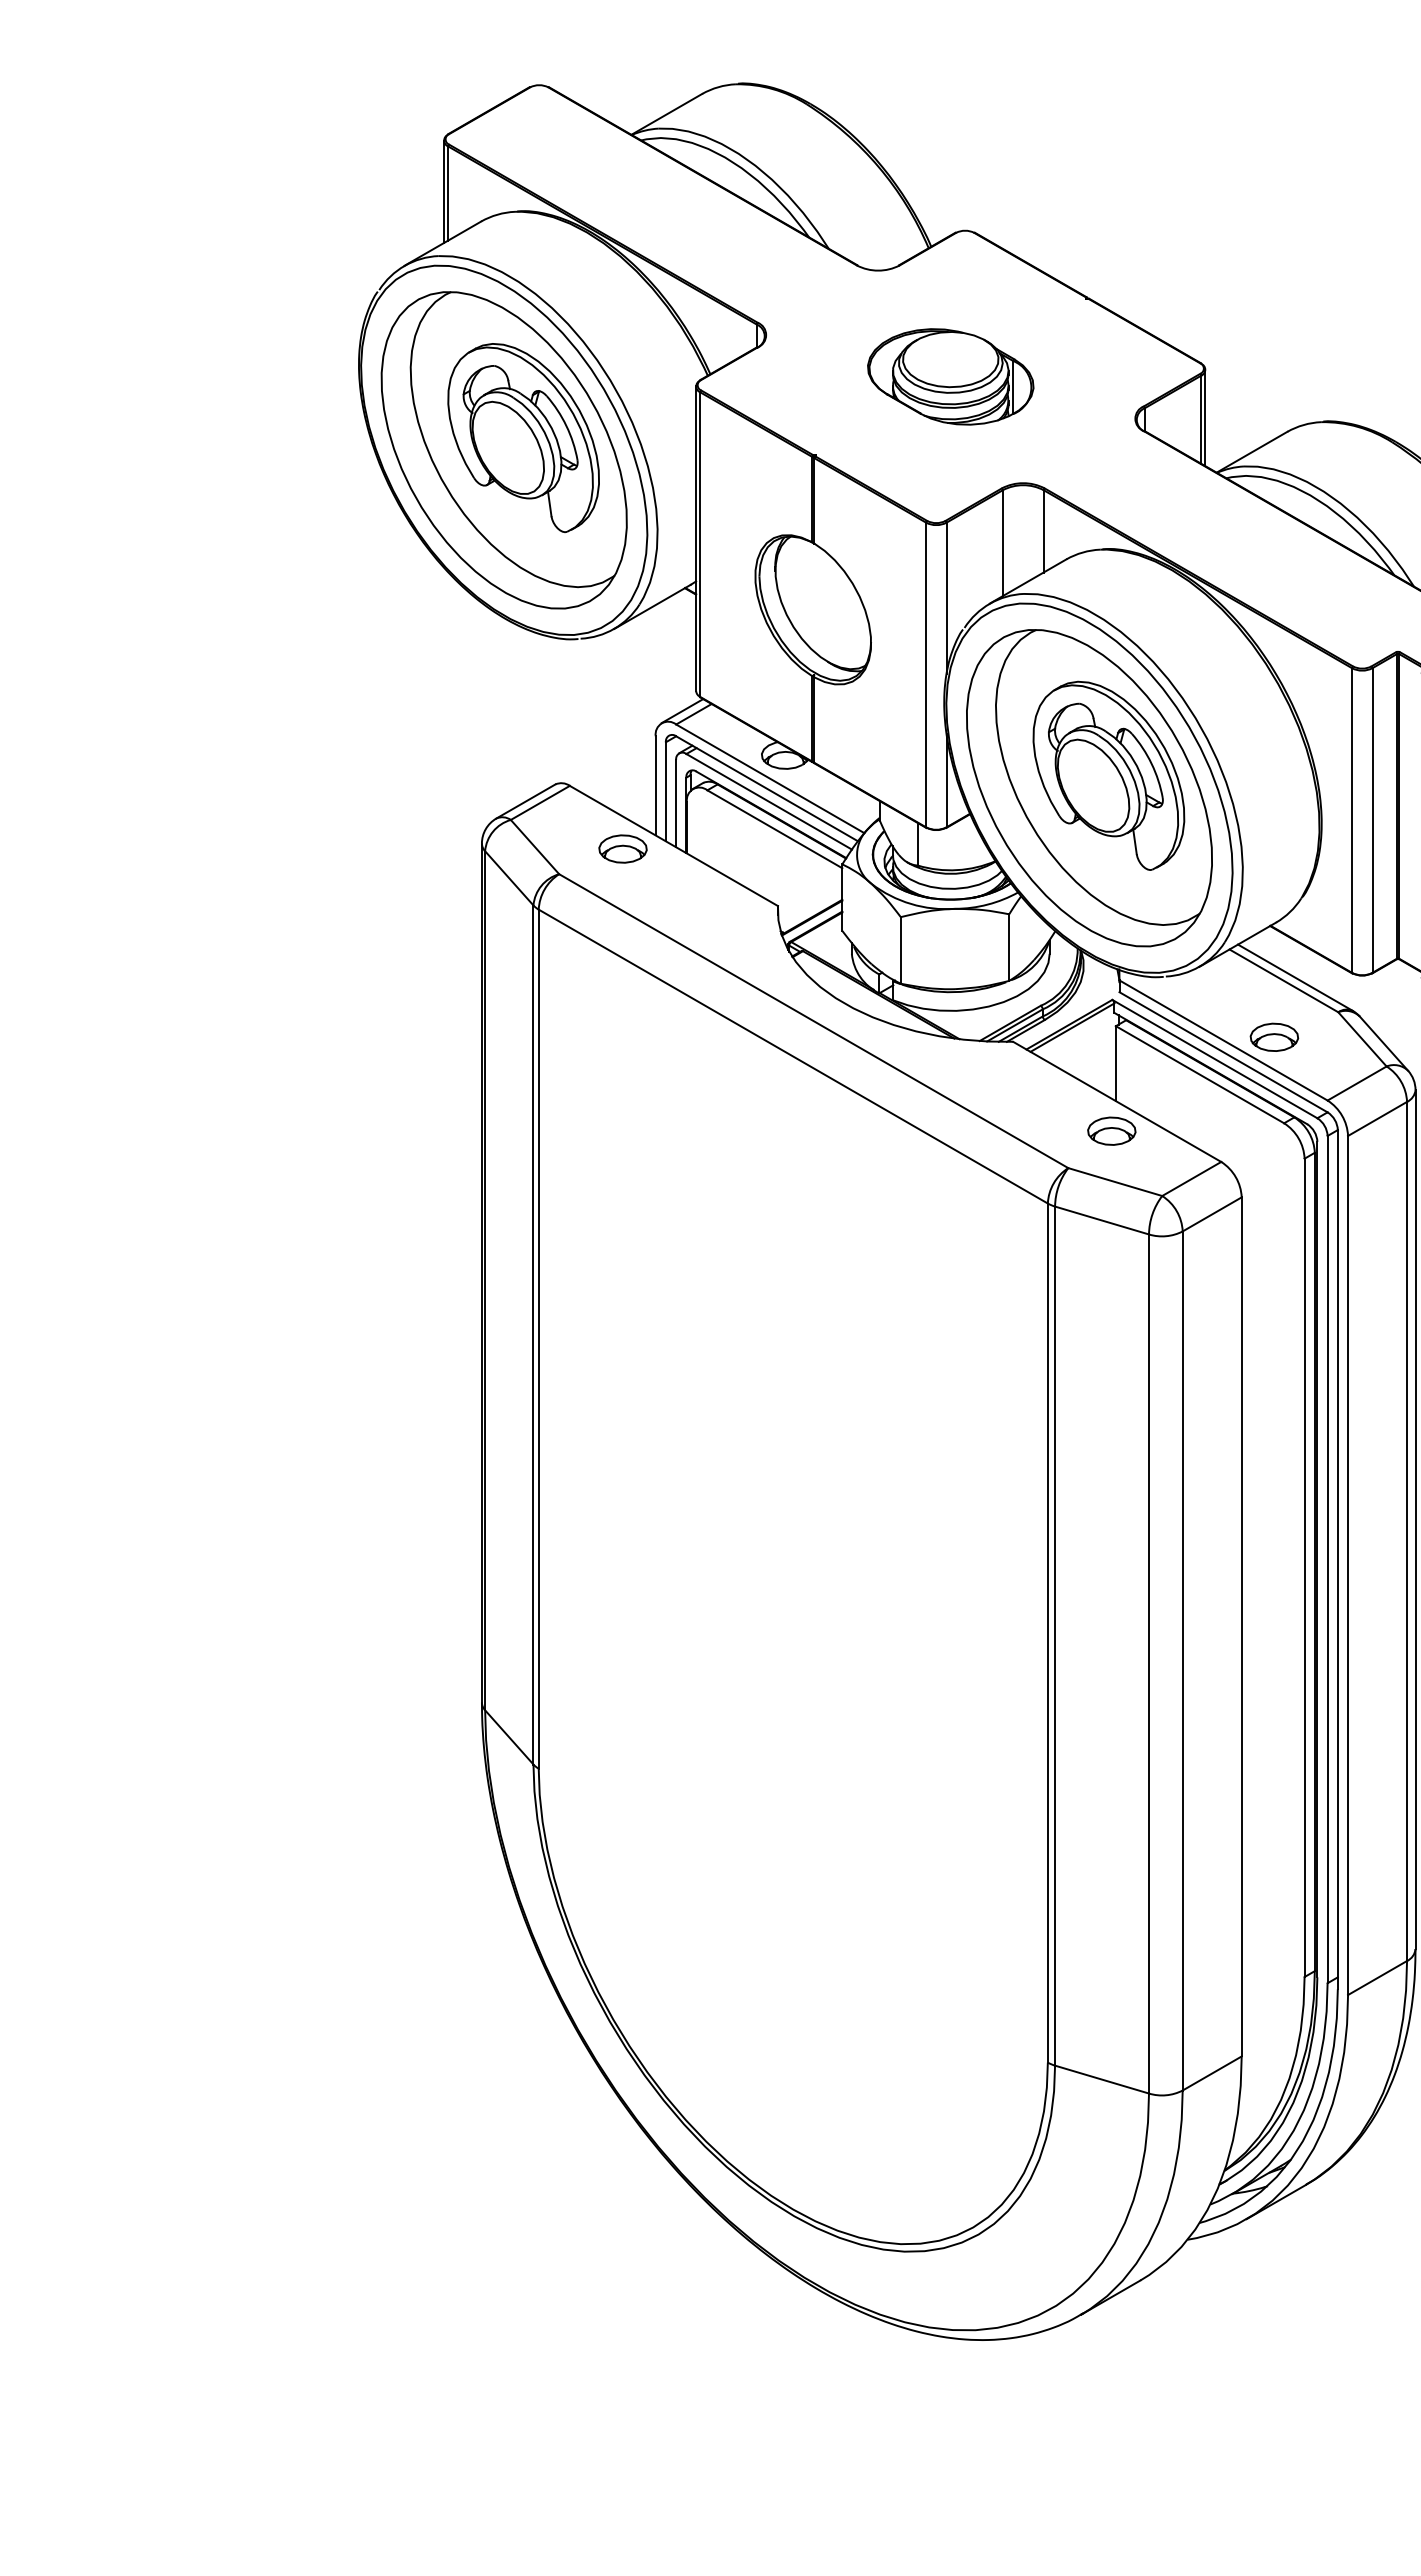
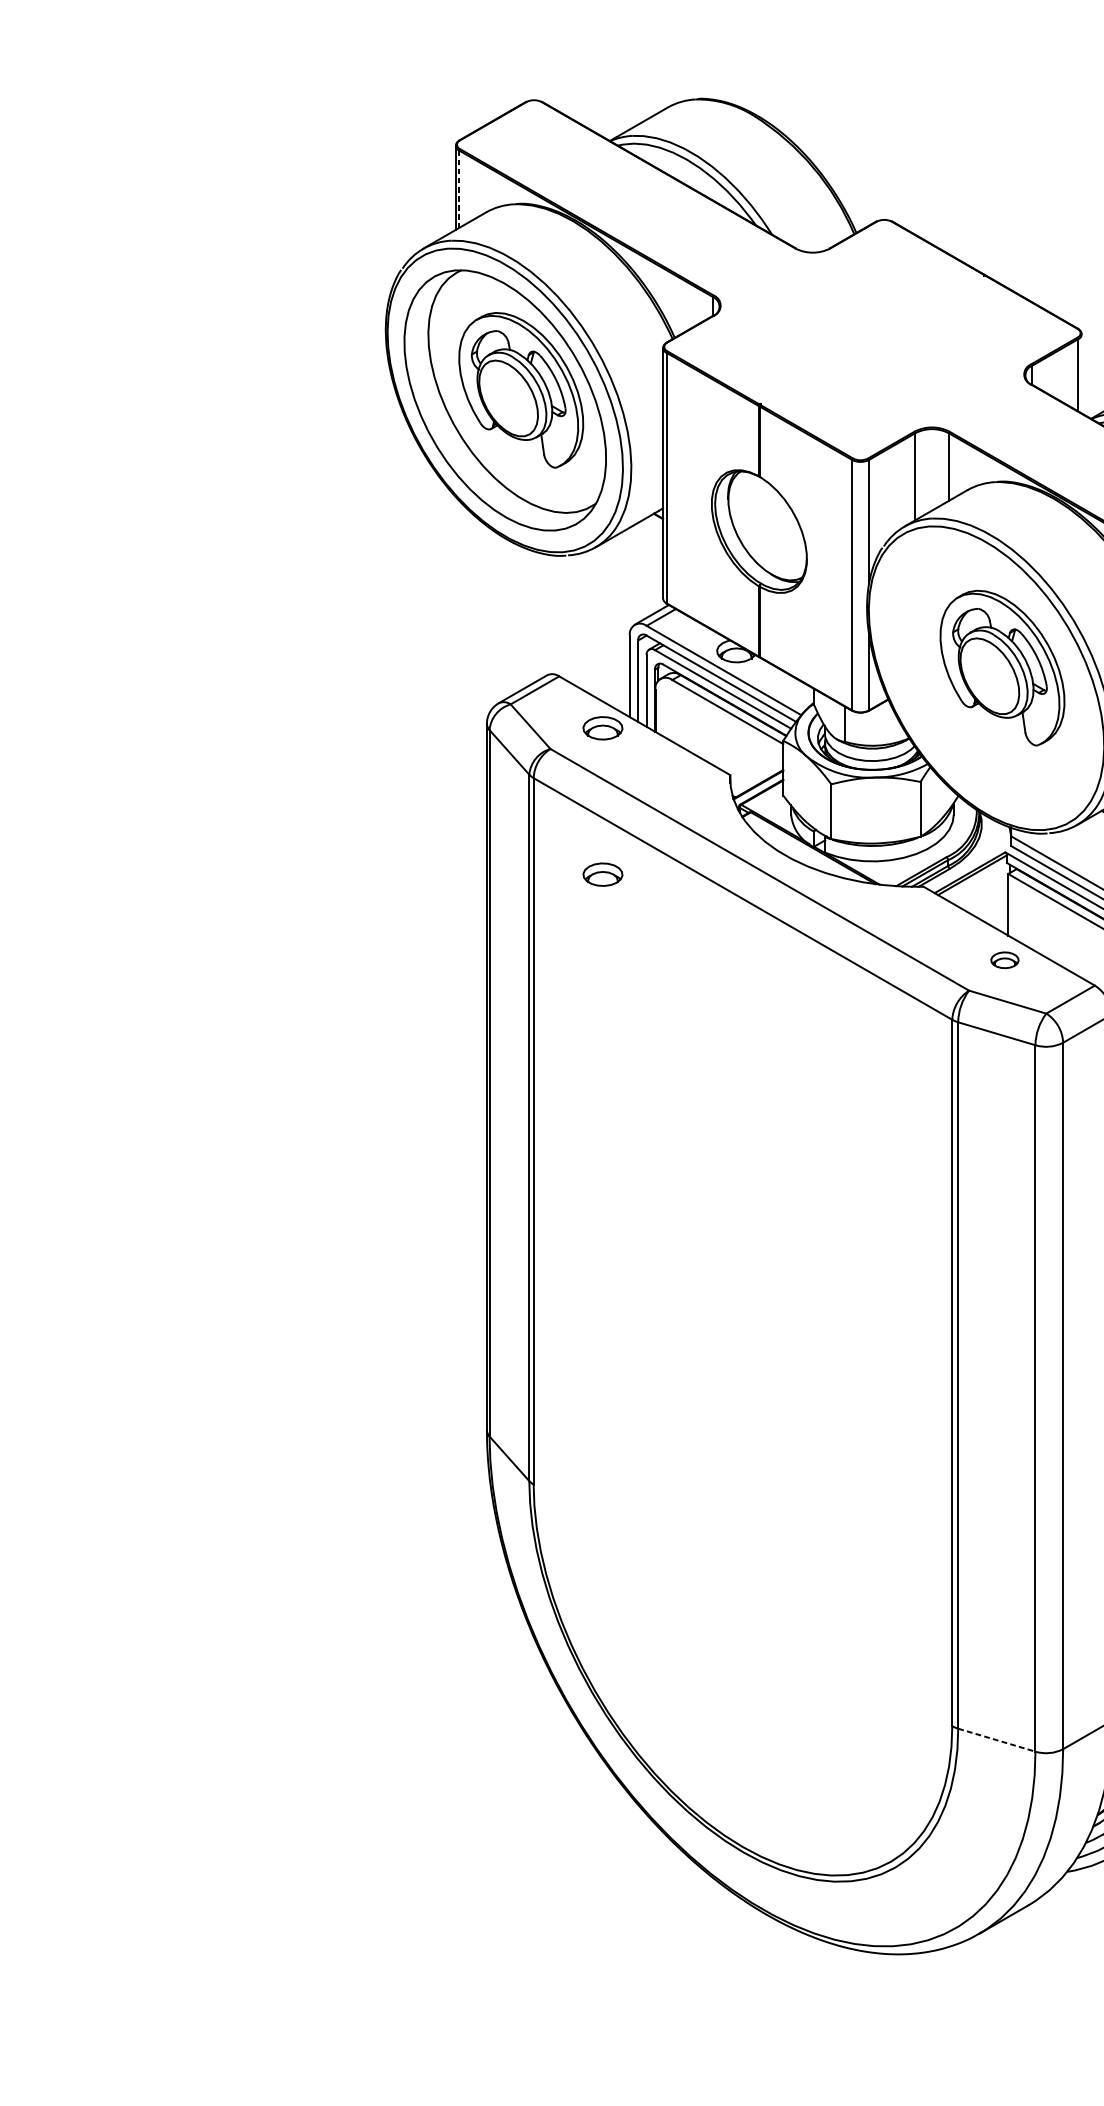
line: (448, 194) -> (459, 190), solid -> dashed
part: (950, 376) -> (872, 339), removed
line: (1205, 417) -> (1081, 373), removed
part: (1089, 788) -> (986, 678), removed
part: (622, 1026) -> (602, 874), added
part: (1111, 1130) -> (1004, 959), size x0.7
line: (1102, 2079) -> (997, 1740), solid -> dashed

